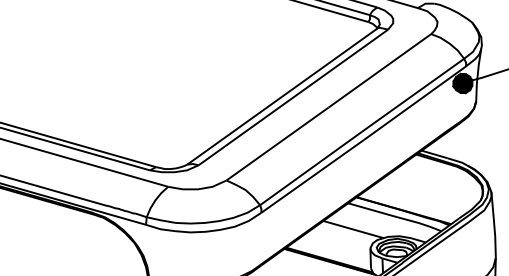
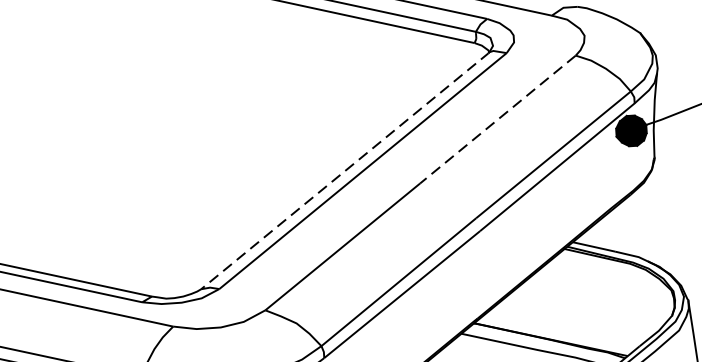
line: (379, 71) -> (497, 120), solid -> dashed
line: (282, 96) -> (345, 170), solid -> dashed

